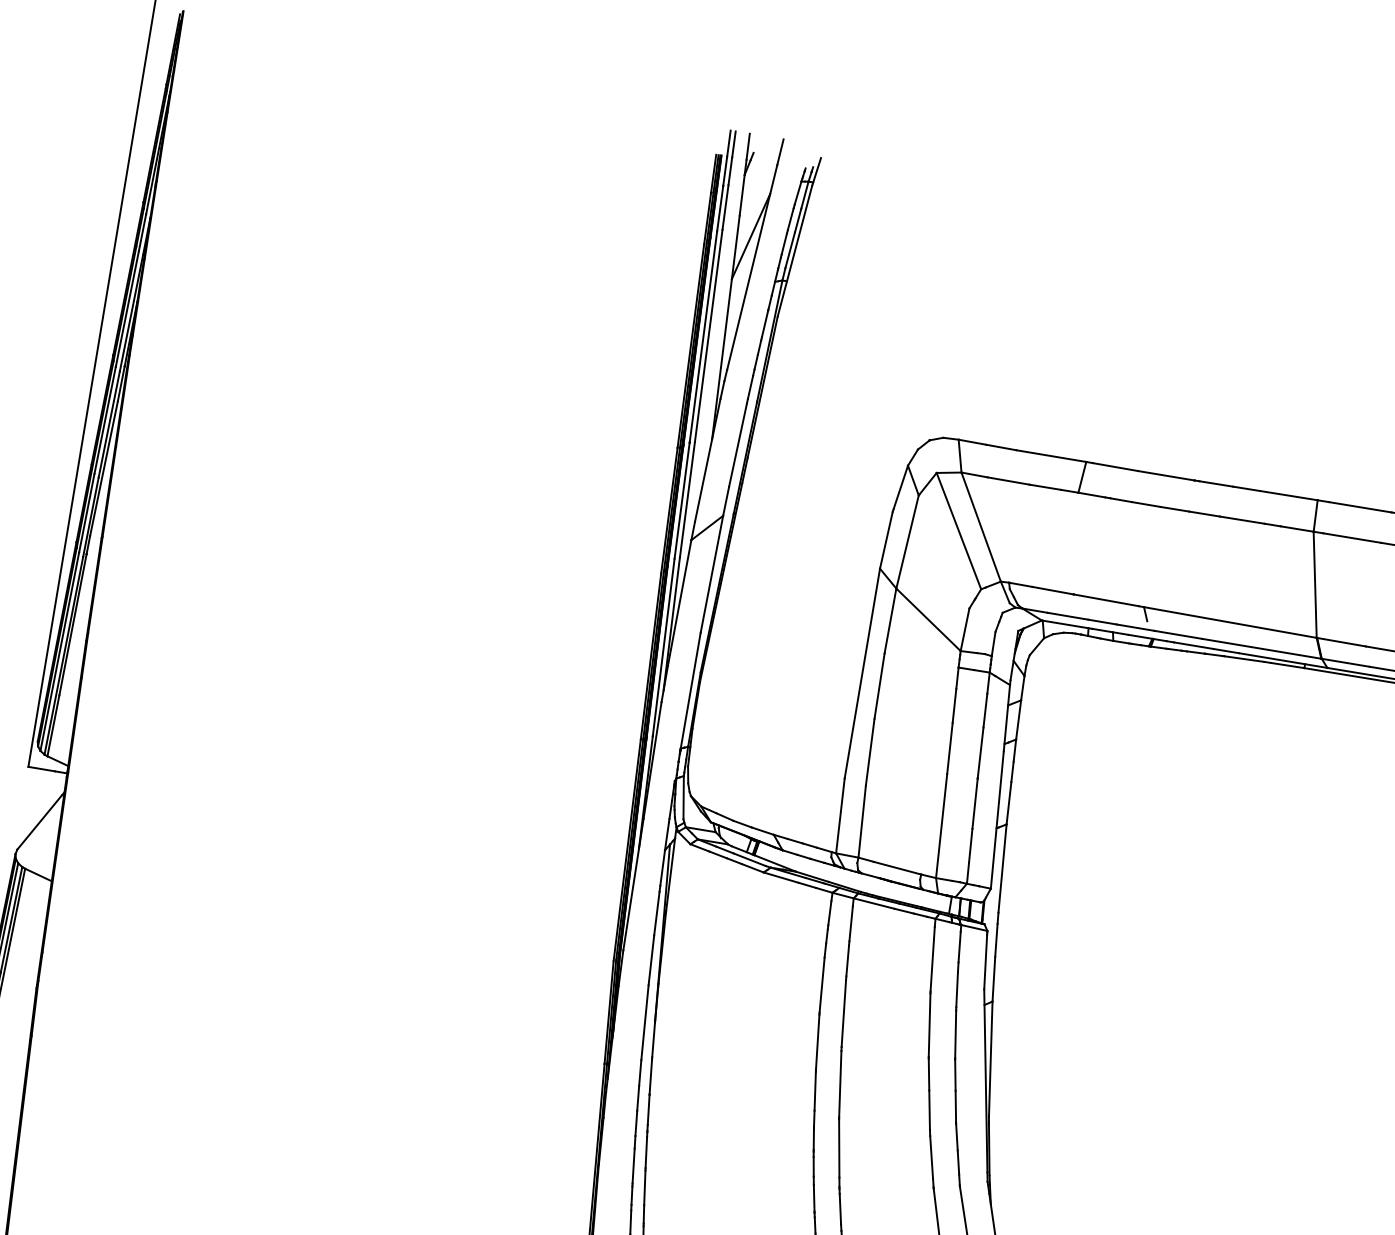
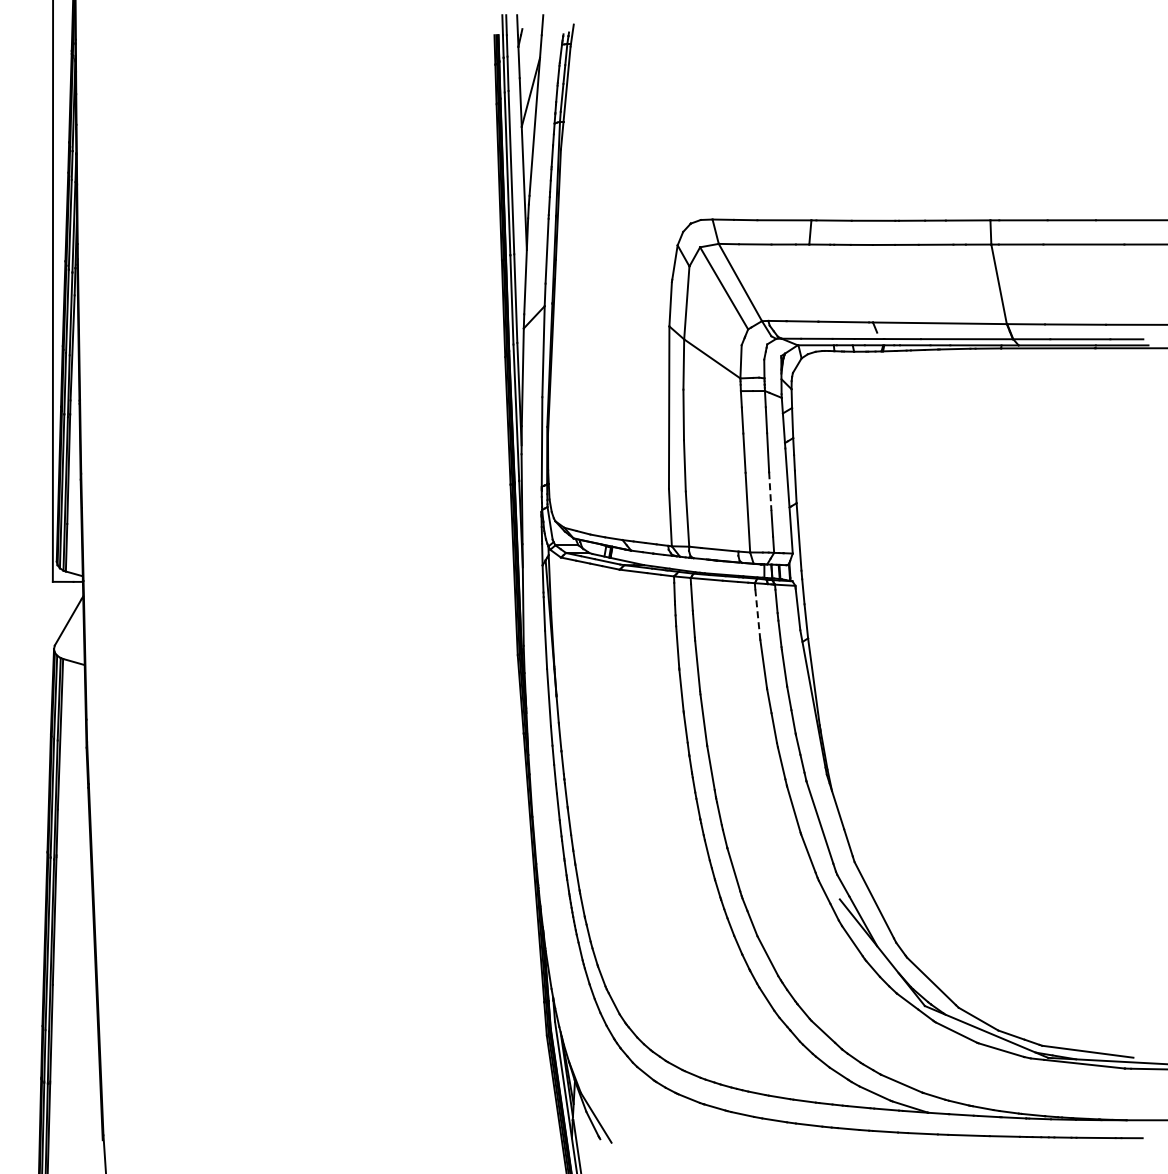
line: (975, 804) -> (770, 492), solid -> dashed
line: (932, 958) -> (757, 613), solid -> dashed

